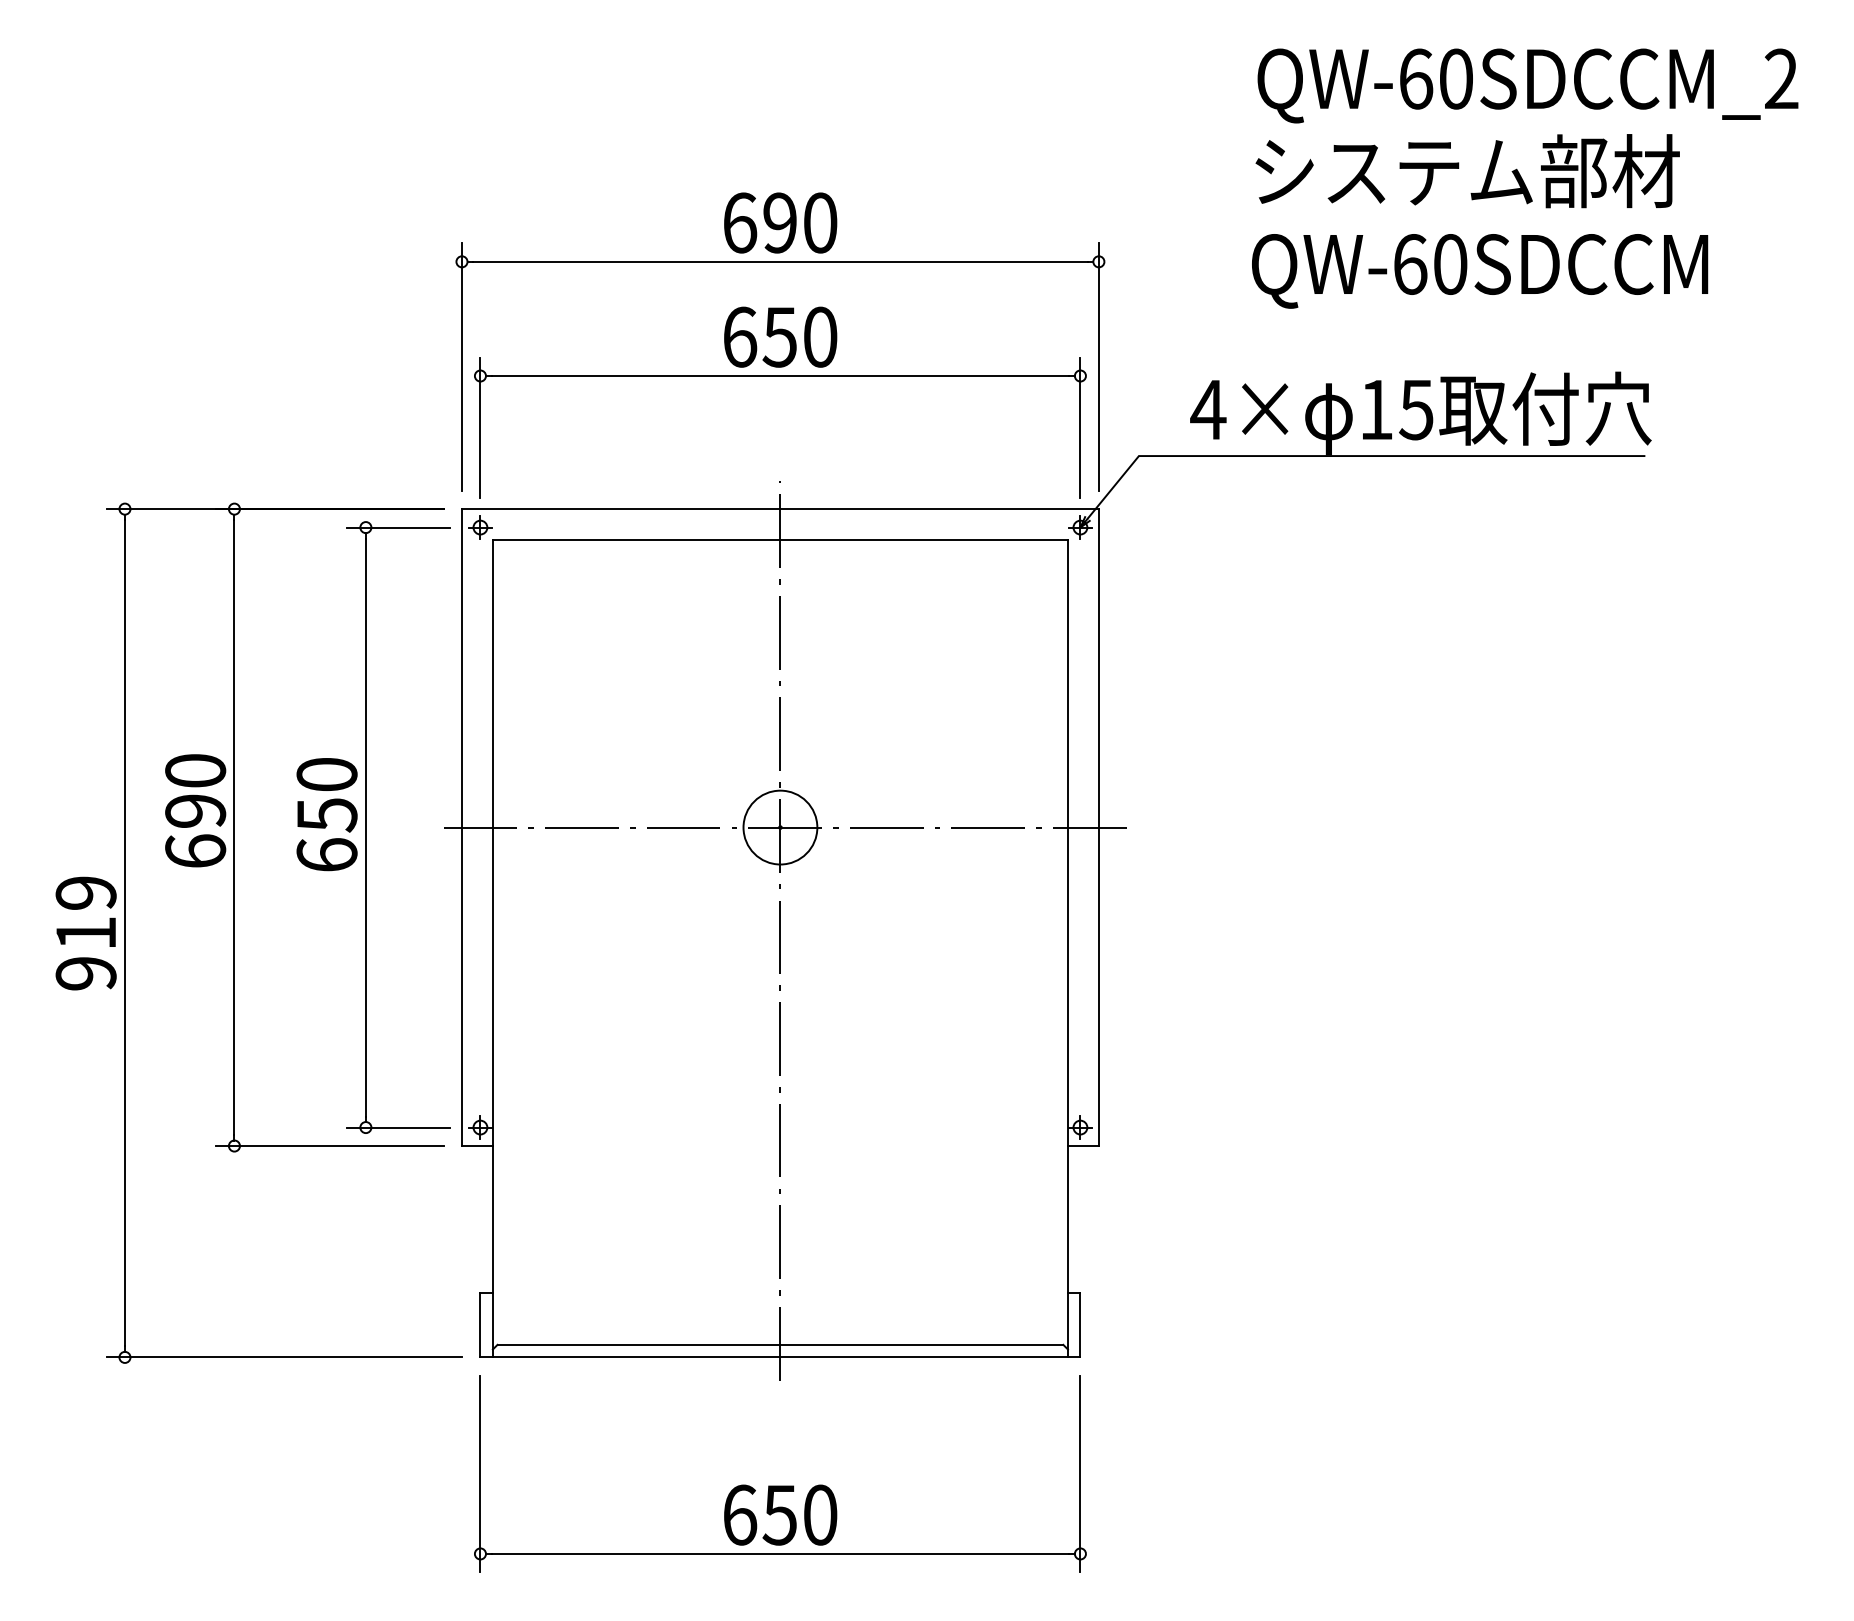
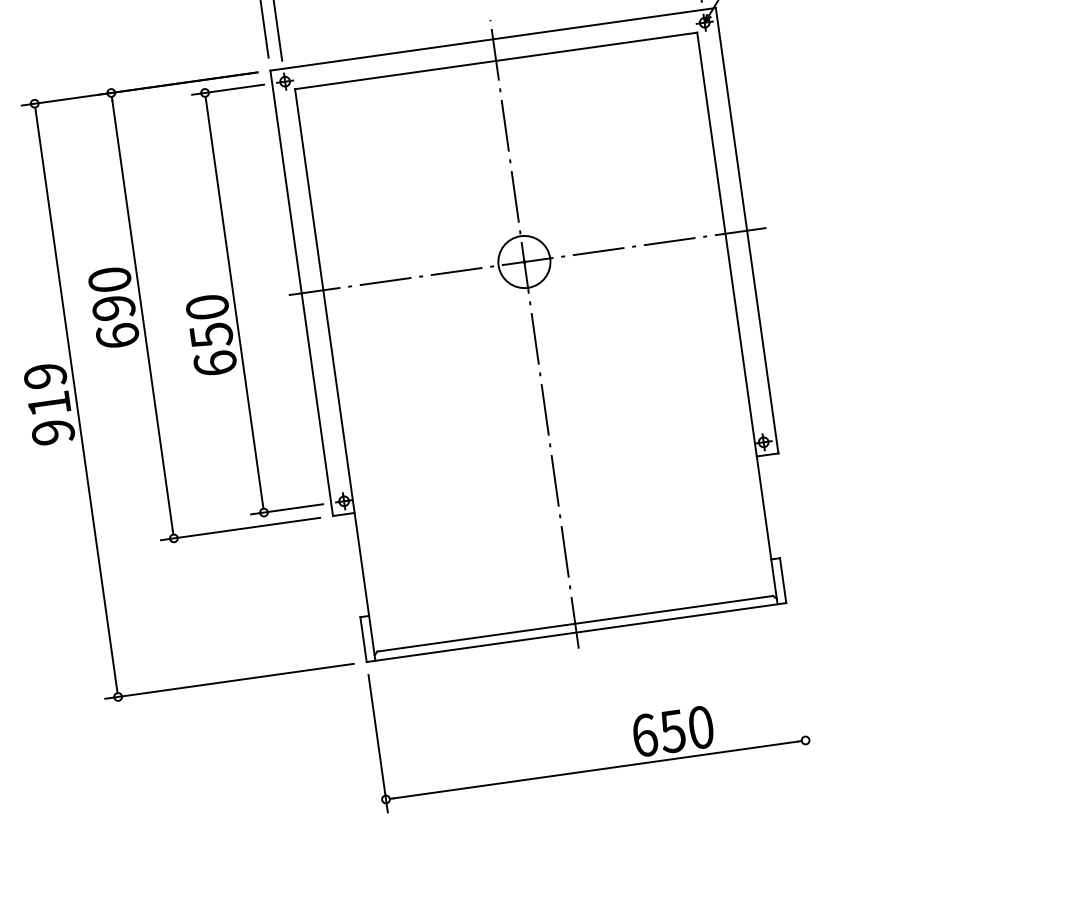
text: (326, 814) -> (210, 335), moved
line: (1080, 1473) -> (797, 684), removed
text: (780, 1514) -> (673, 730), moved

